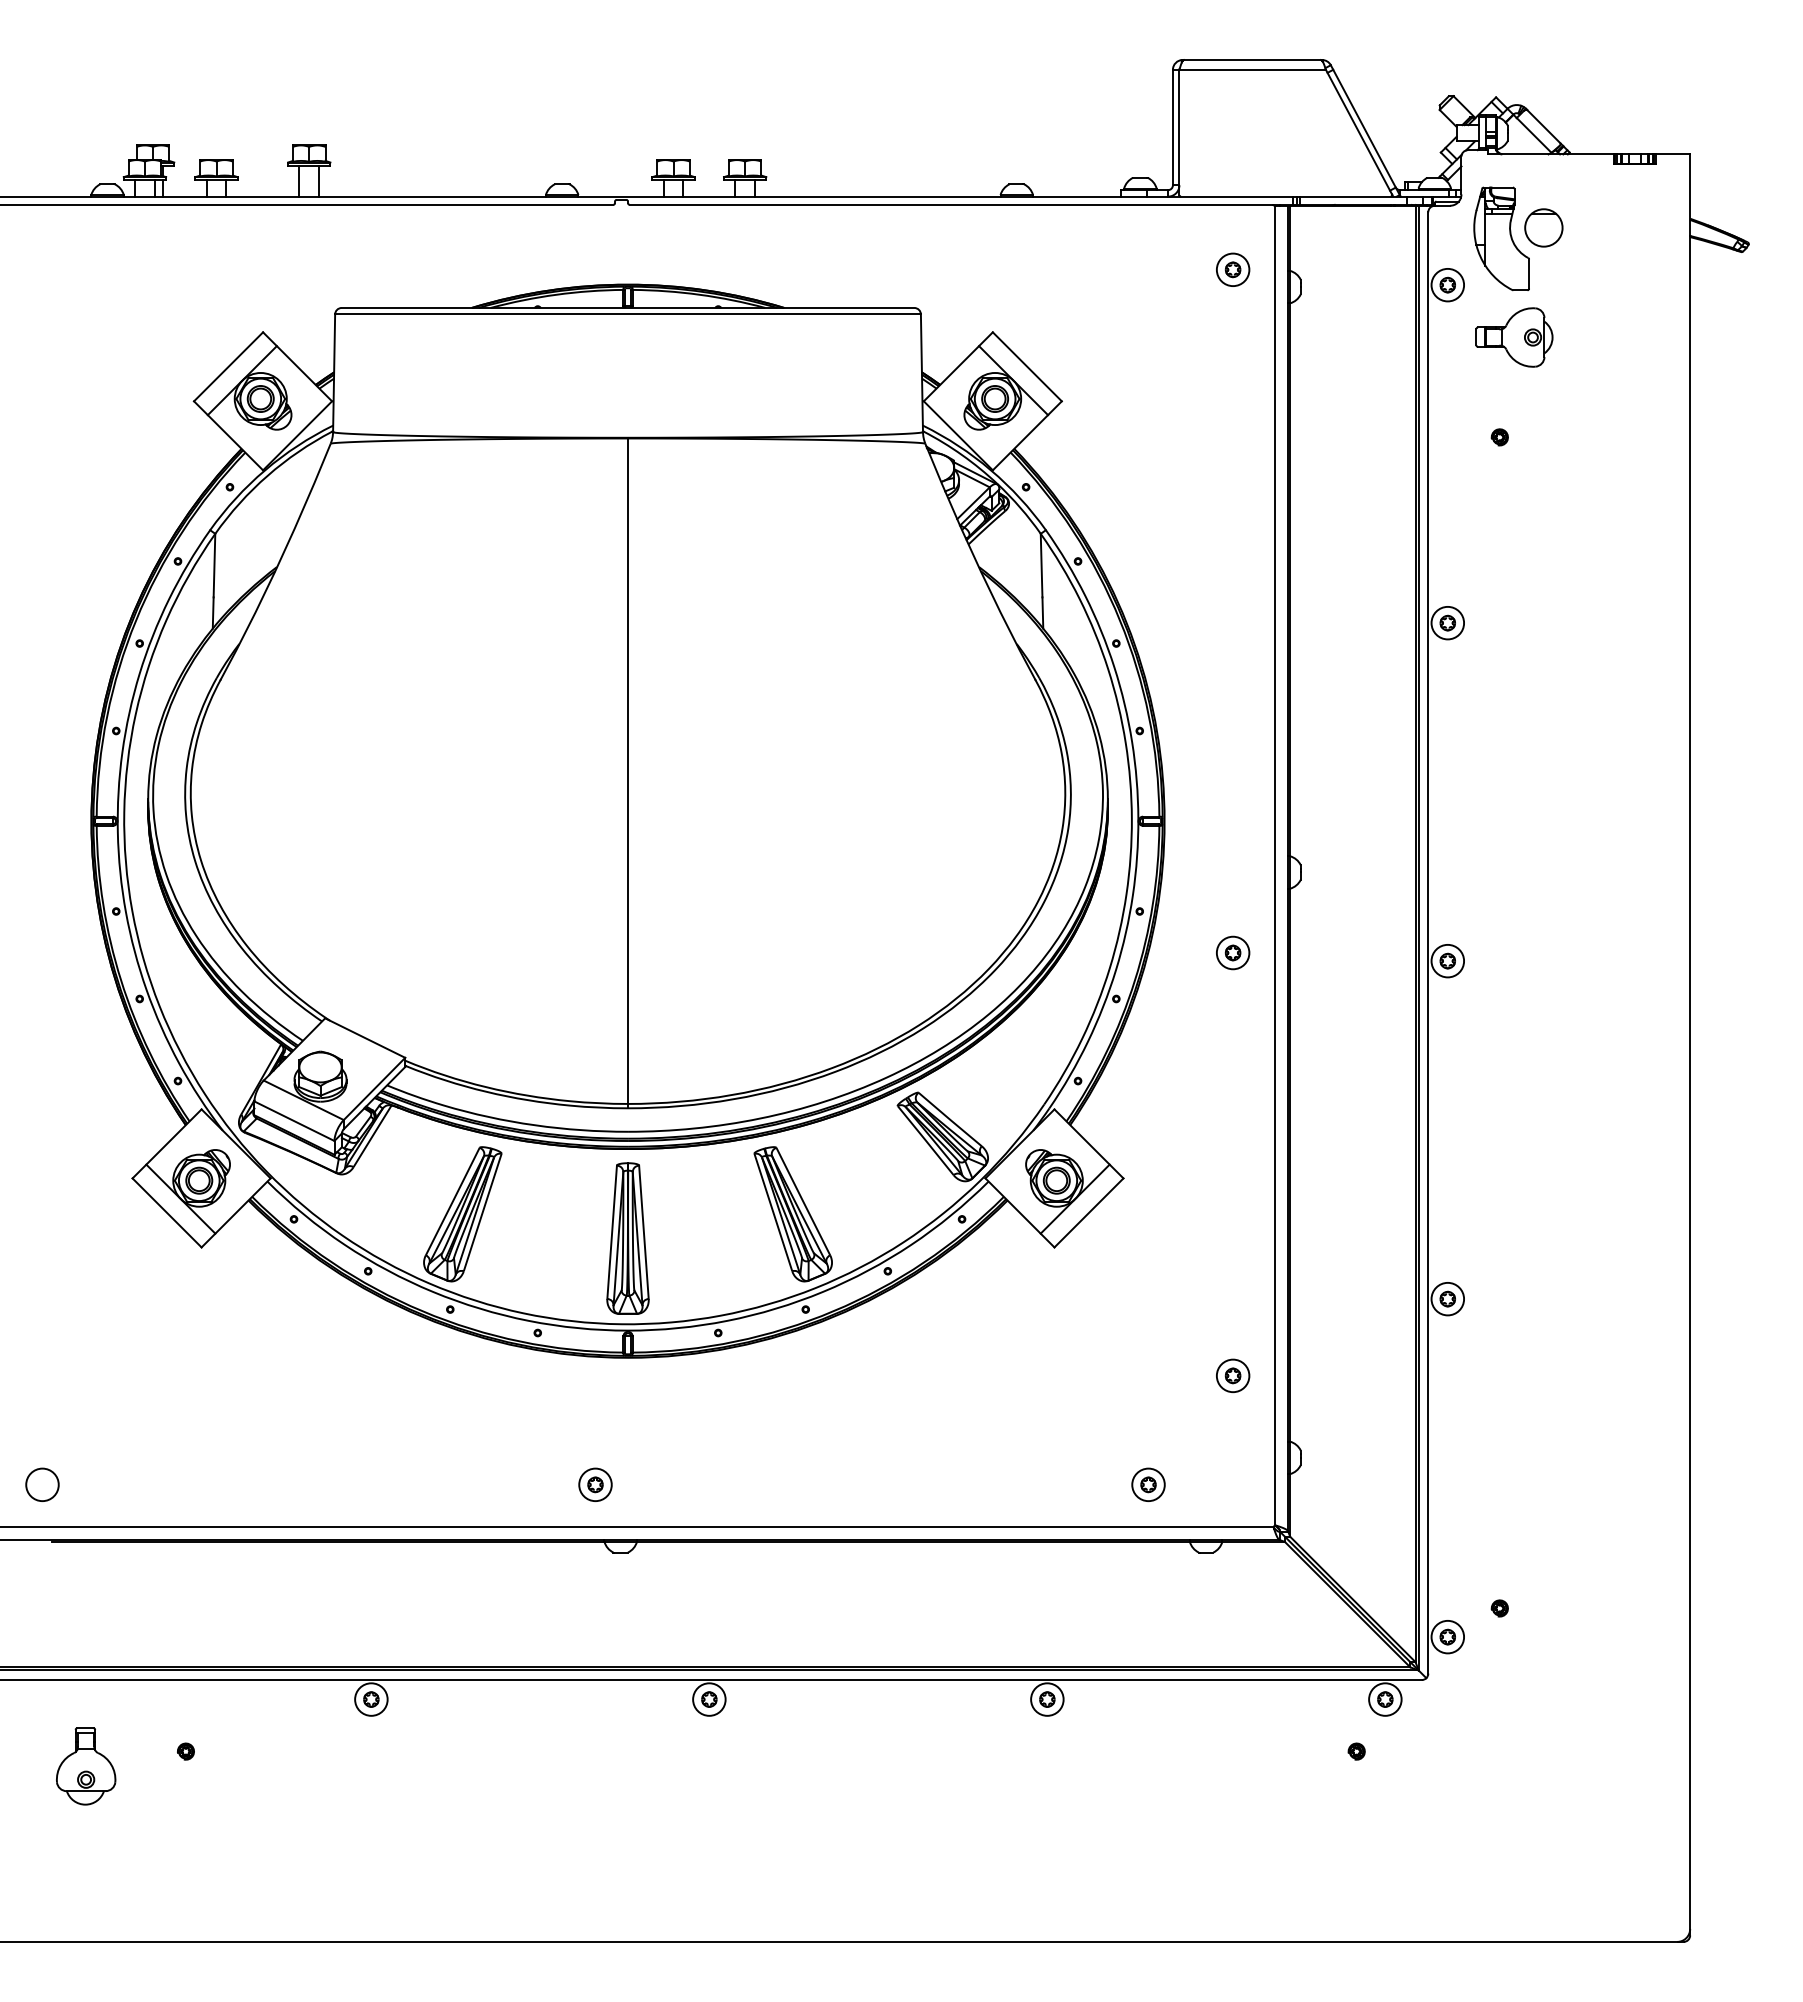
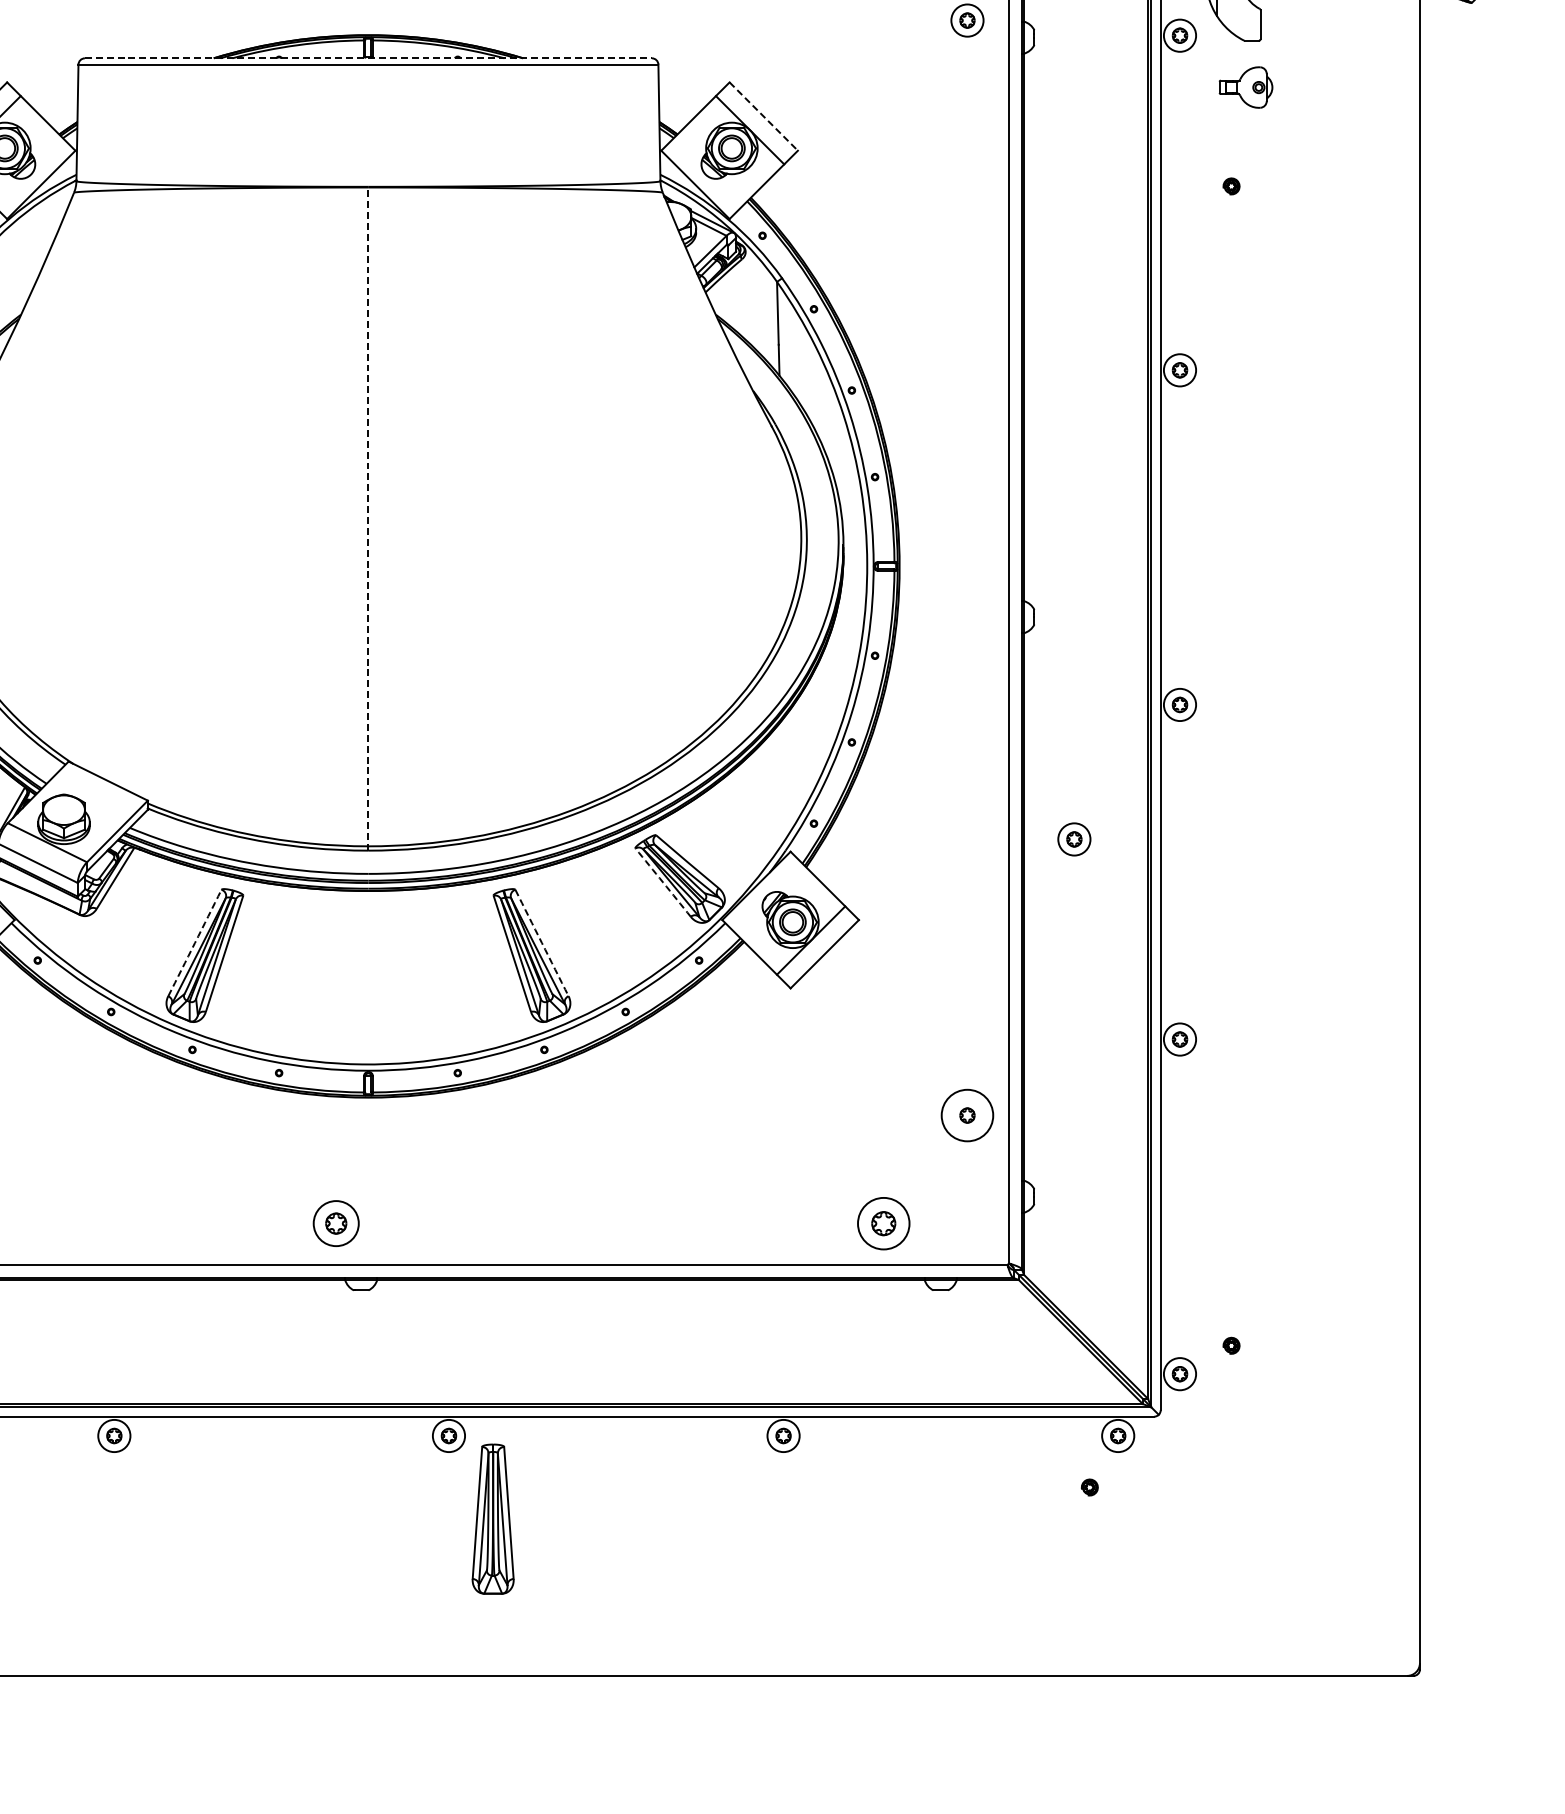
line: (628, 308) -> (368, 58), solid -> dashed
part: (1514, 337) -> (1246, 87), size x0.7
line: (1027, 366) -> (763, 116), solid -> dashed
line: (628, 772) -> (368, 518), solid -> dashed
part: (1233, 952) -> (1074, 838), moved
arc: (925, 1140) -> (662, 882), solid -> dashed
arc: (452, 1201) -> (194, 942), solid -> dashed
arc: (803, 1201) -> (542, 942), solid -> dashed
part: (627, 1238) -> (492, 1519), moved
circle: (1232, 1375) -> (966, 1115), size x1.6
part: (595, 1484) -> (336, 1223), size x1.4
part: (1148, 1484) -> (883, 1223), size x1.6

